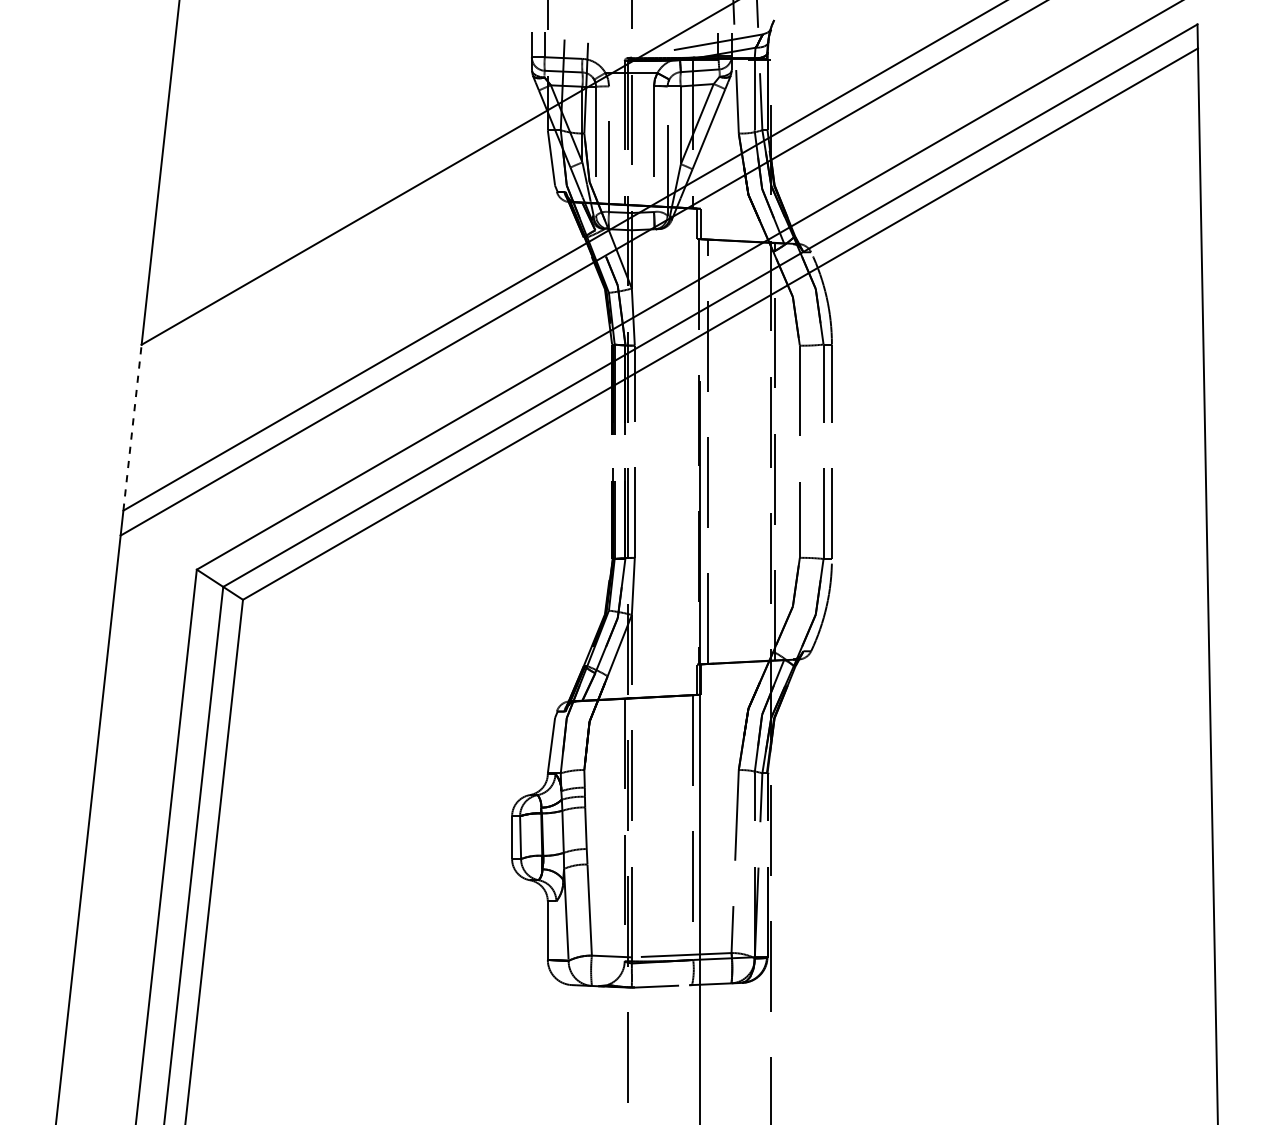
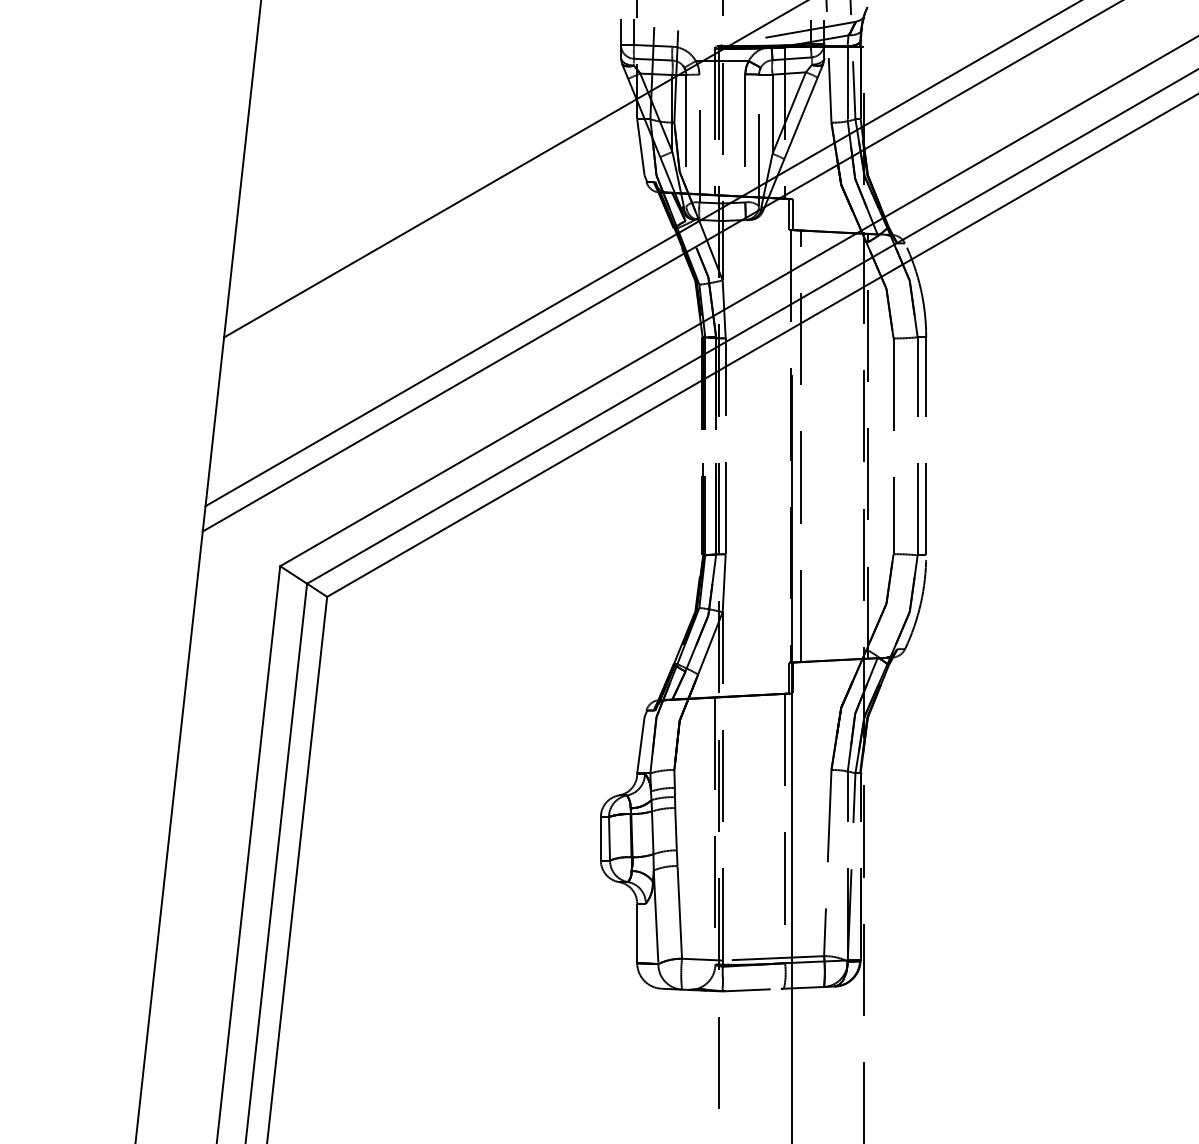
line: (132, 427) -> (214, 421), dashed -> solid

